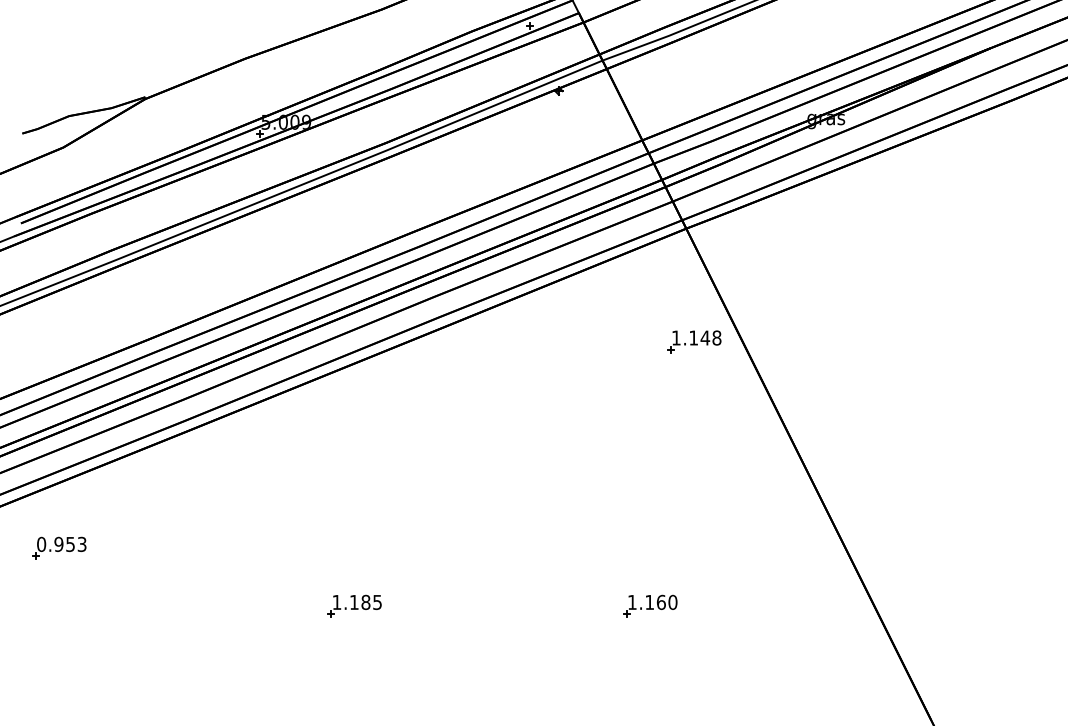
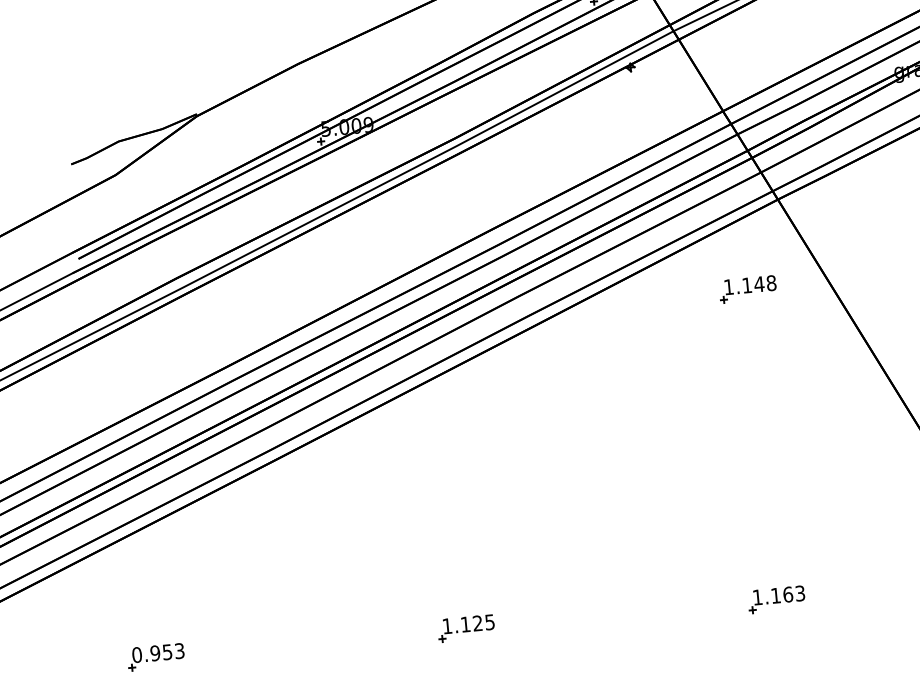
part: (694, 341) -> (748, 289), moved
part: (59, 547) -> (156, 656), moved
text: (672, 601) -> (799, 592), 1.160 -> 1.163
text: (365, 602) -> (477, 623), 1.185 -> 1.125

